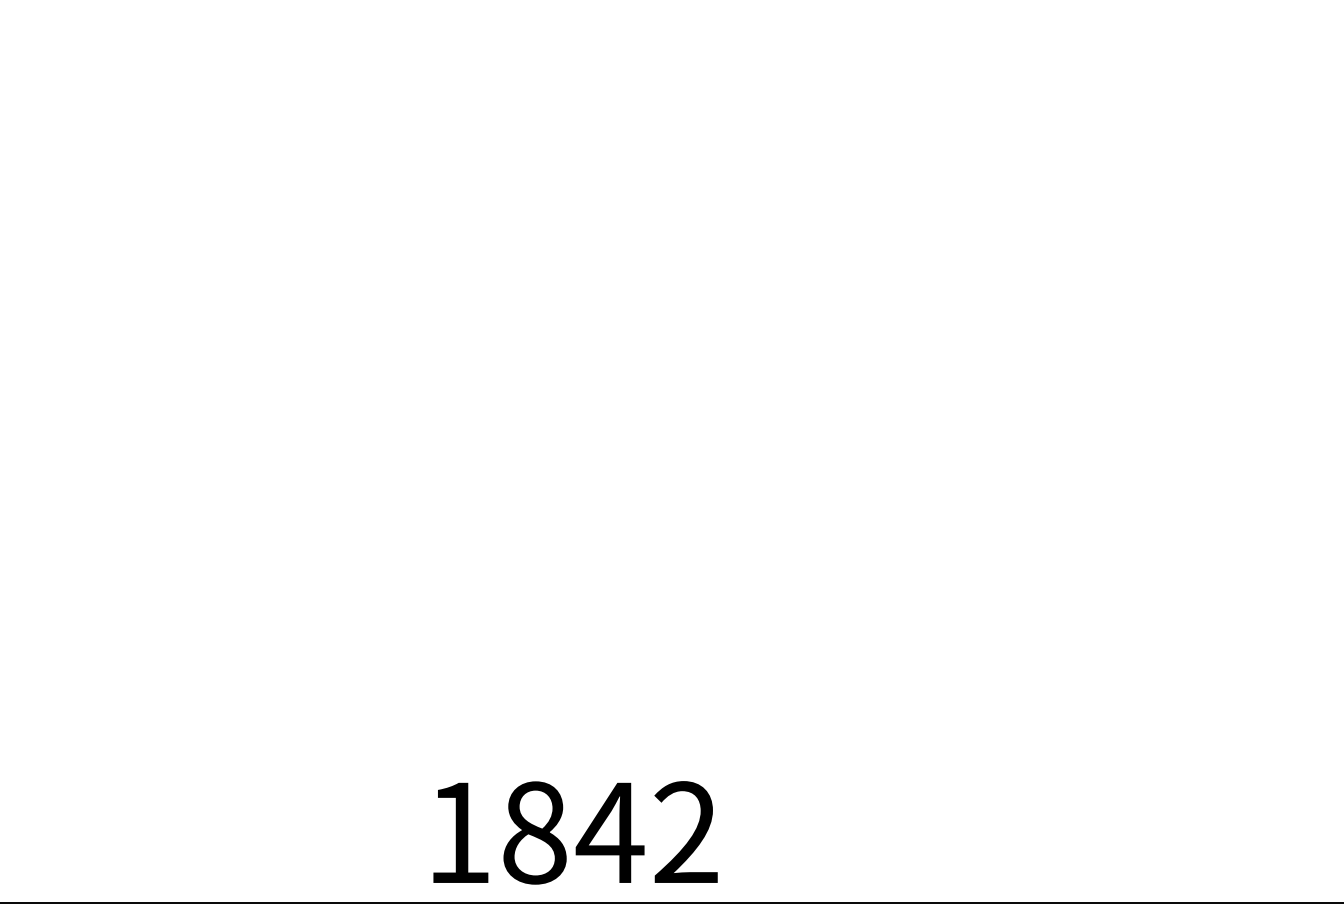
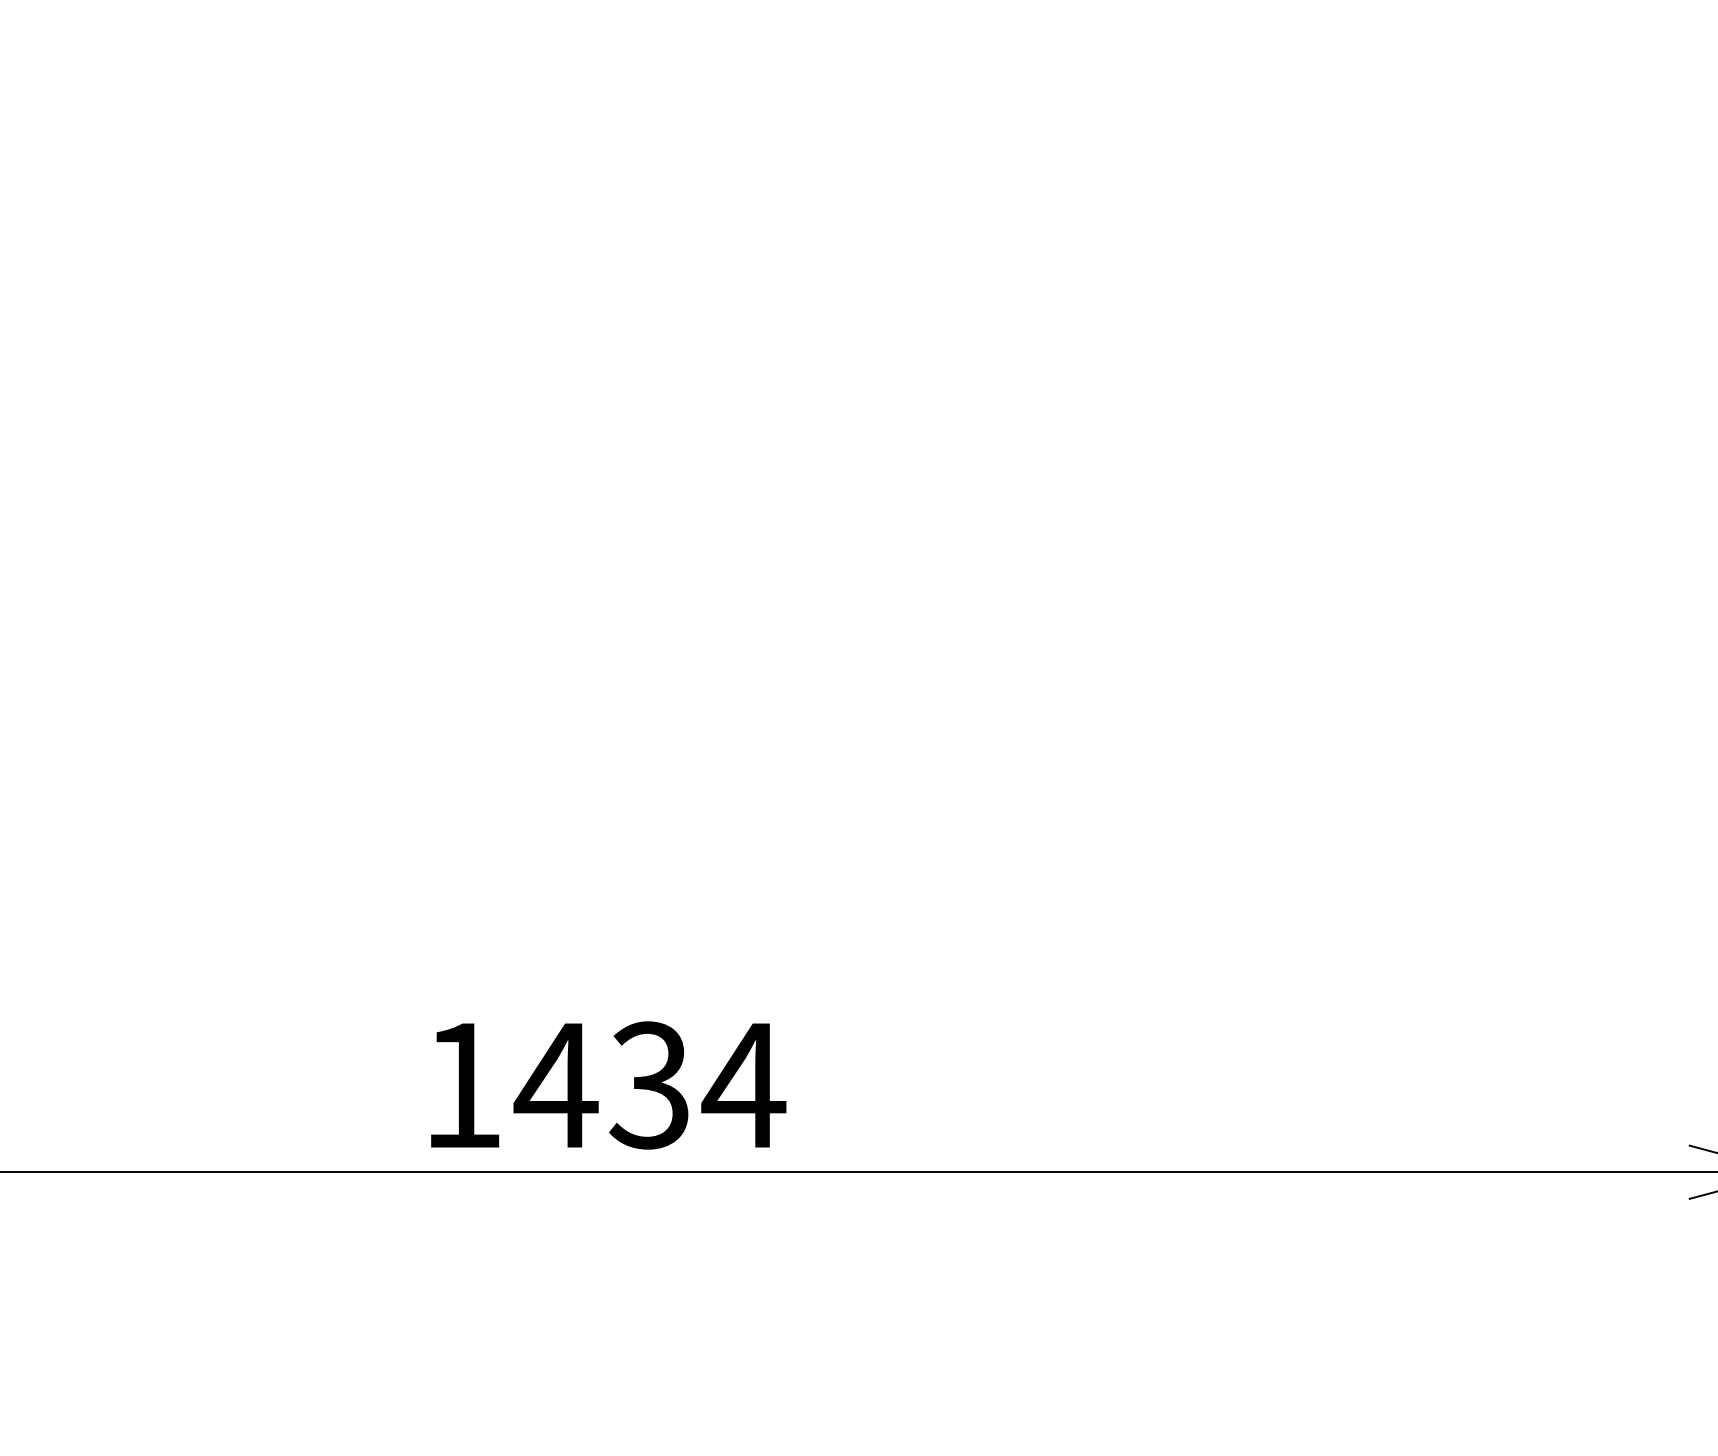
text: (609, 832) -> (649, 1085), 1842 -> 1434

